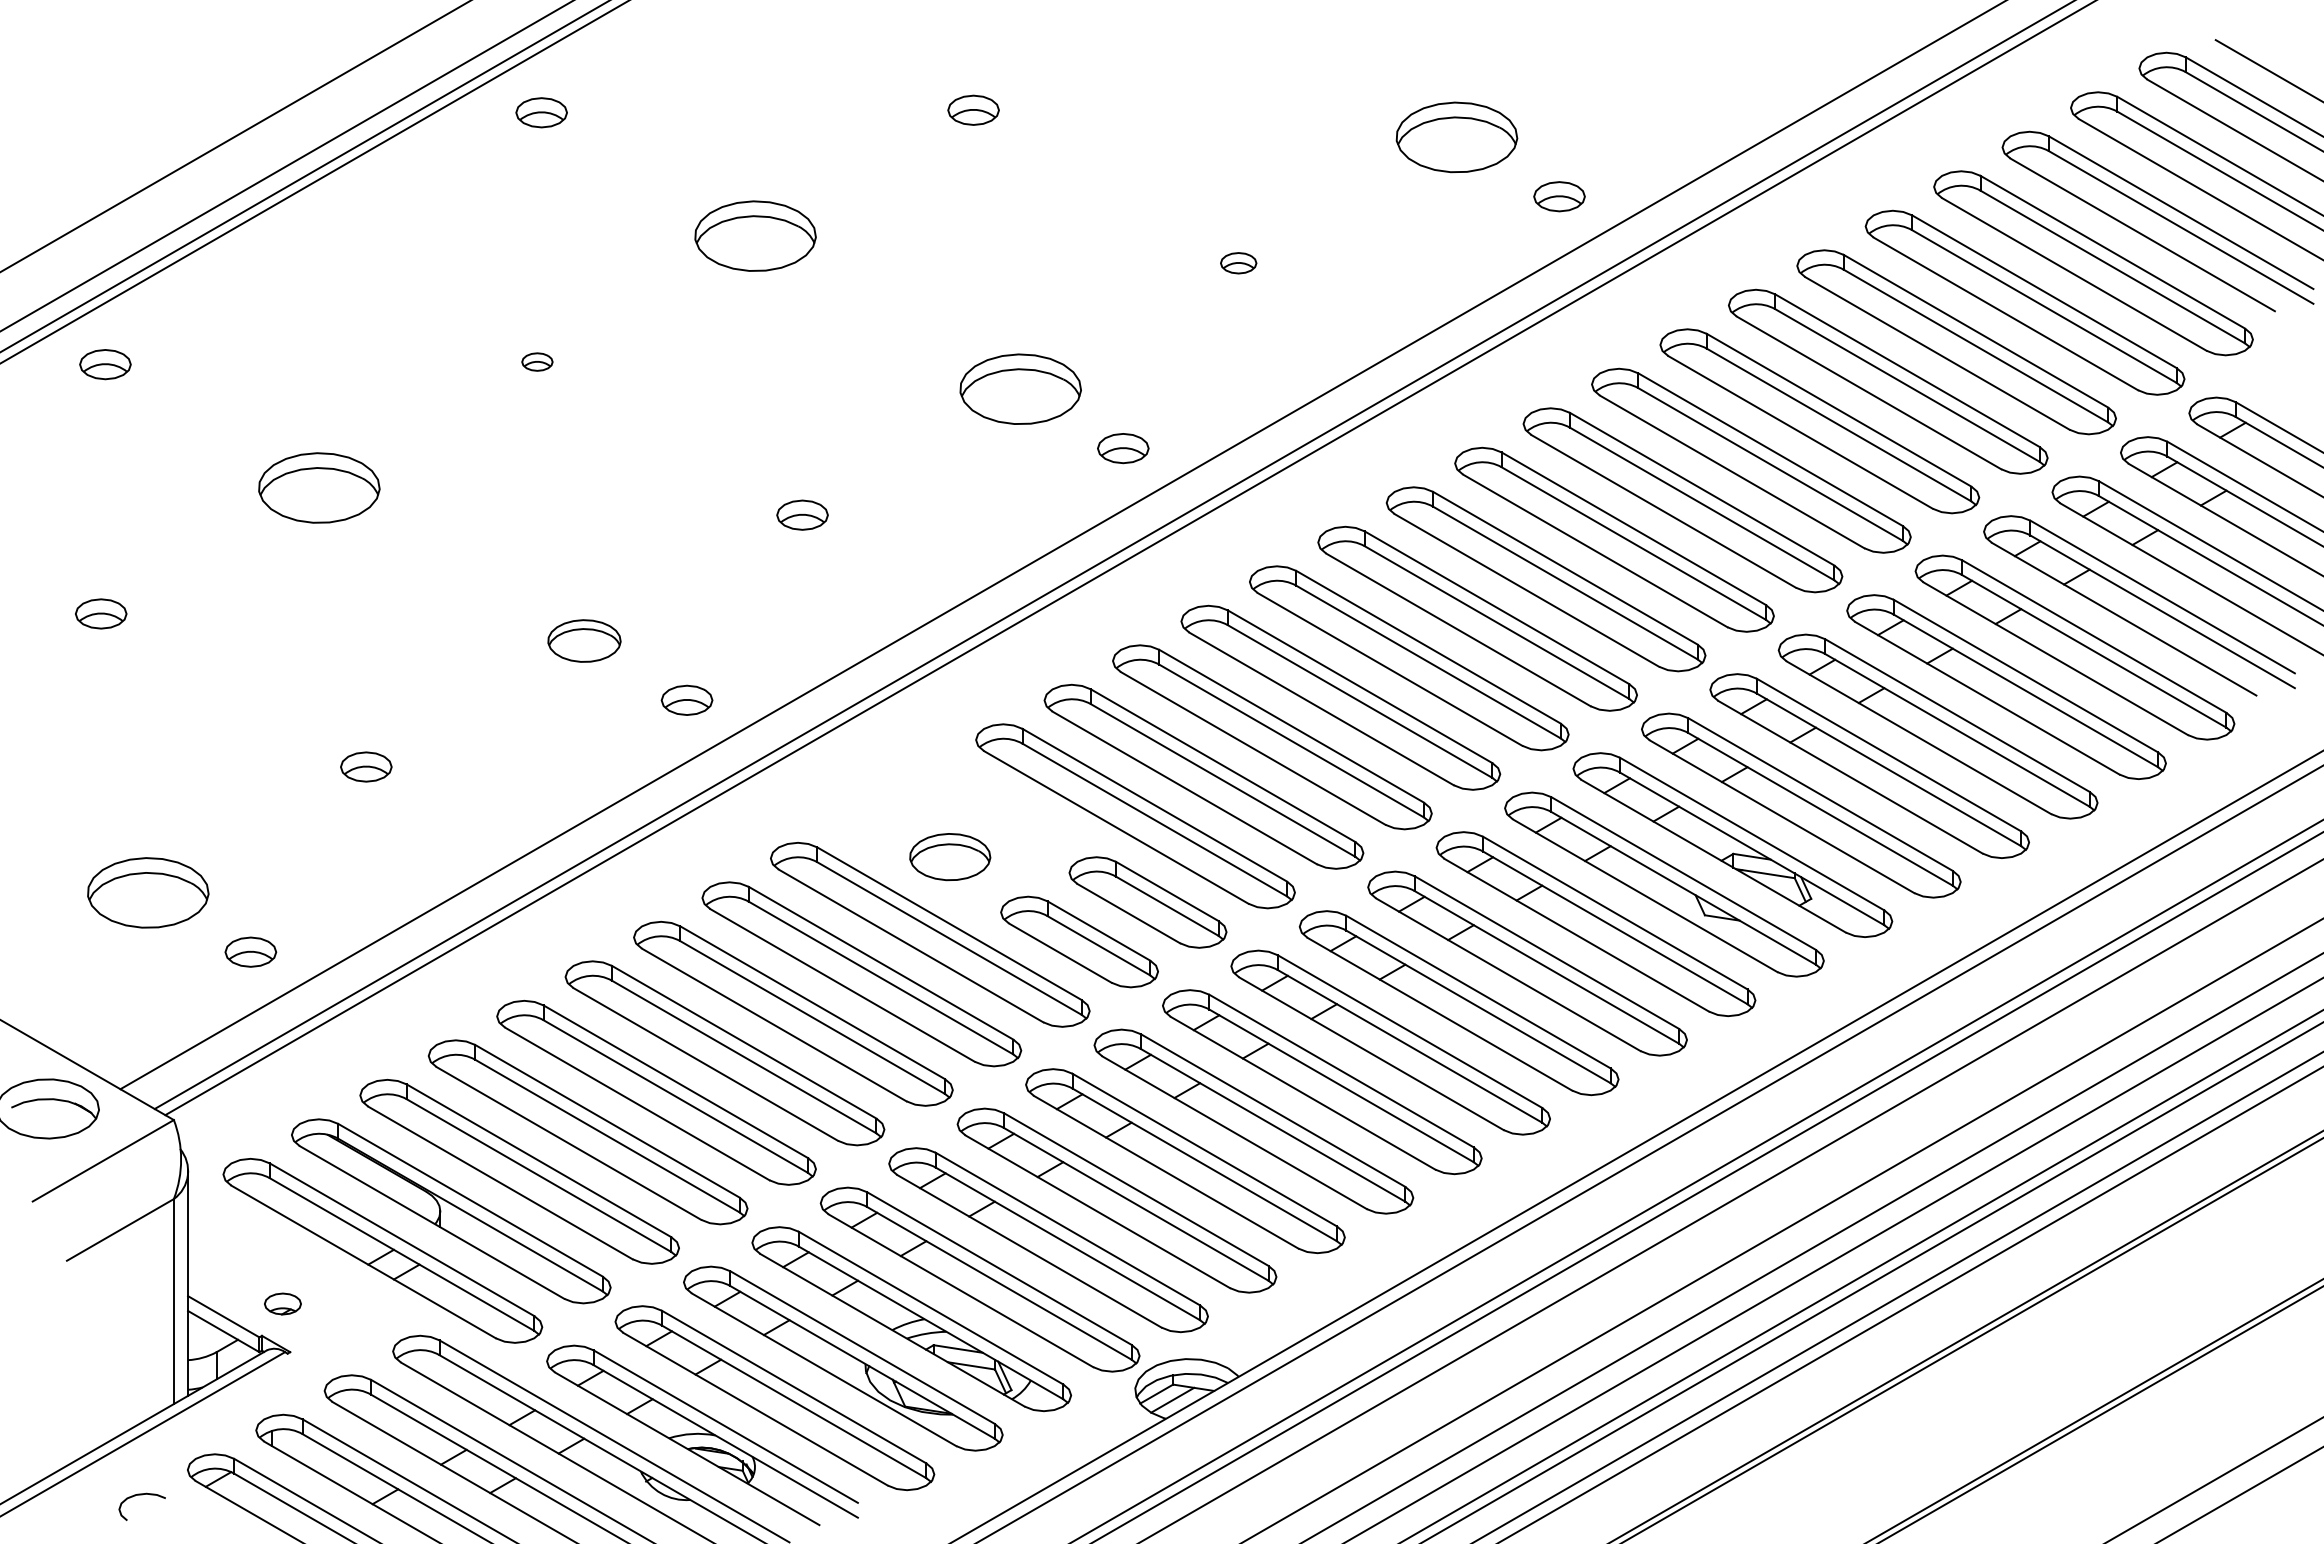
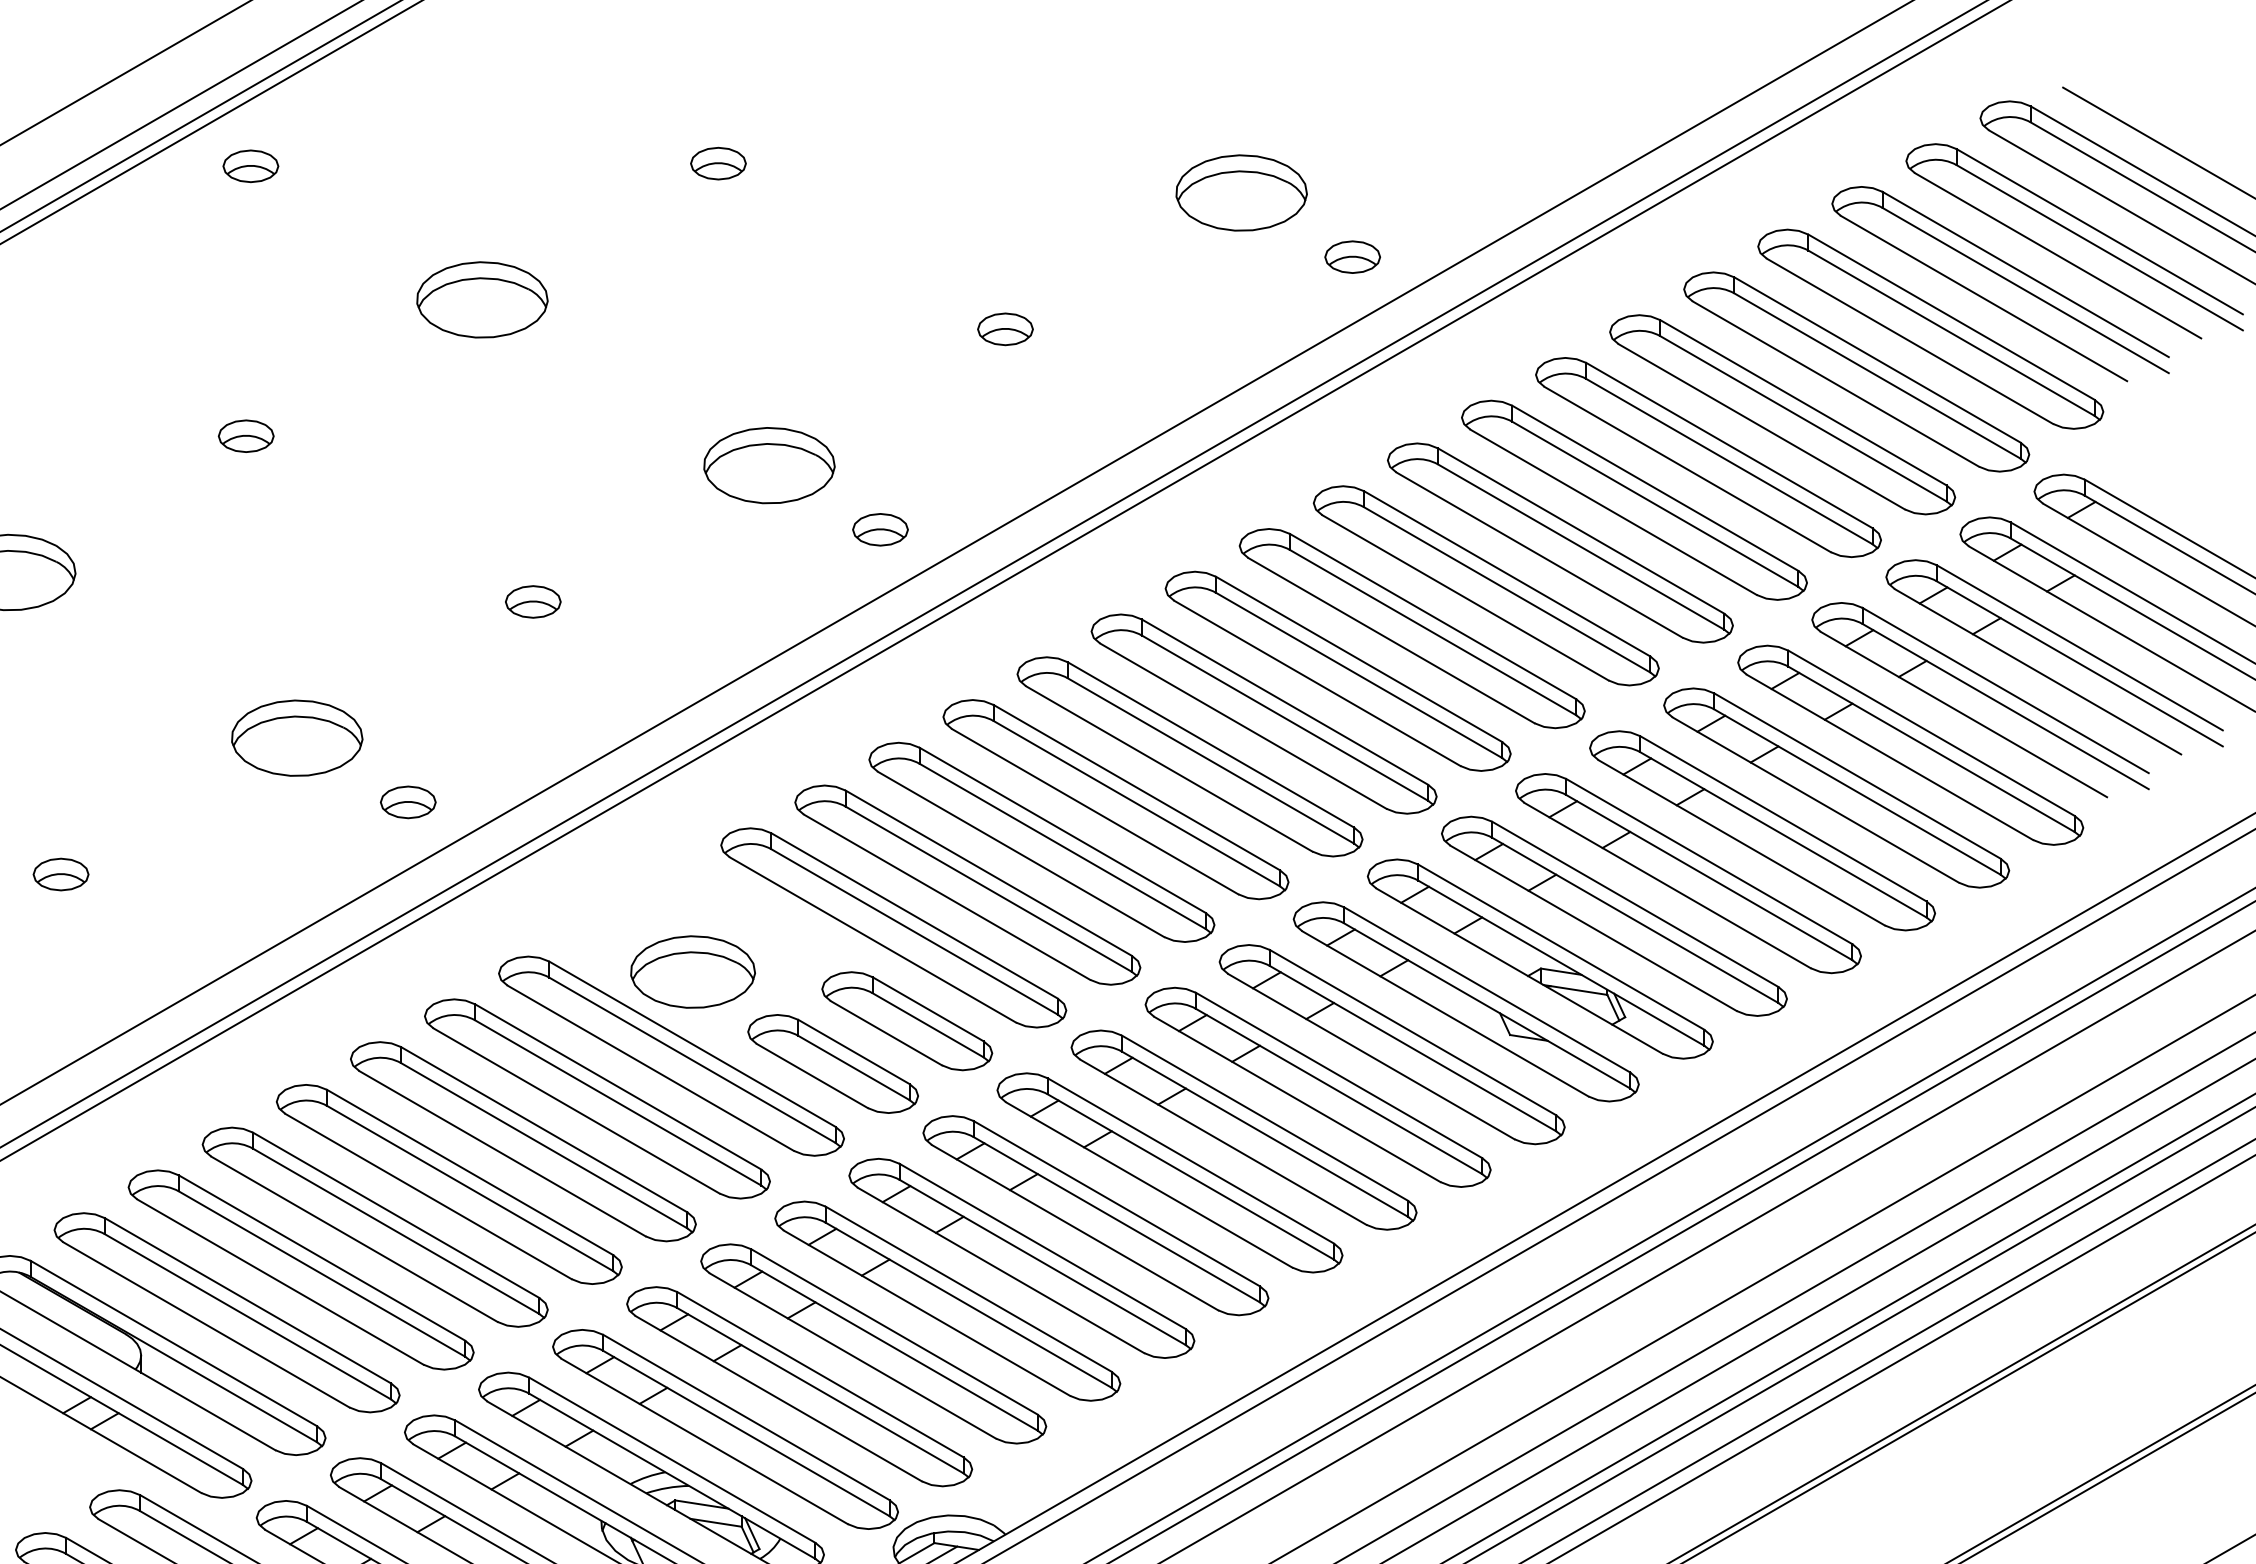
part: (1238, 262) -> (1005, 328), size x1.43
part: (537, 361) -> (246, 435), size x1.67
part: (584, 640) -> (297, 737), size x1.67
part: (950, 856) -> (693, 971), size x1.43

